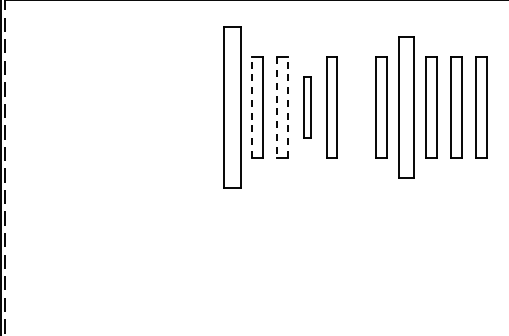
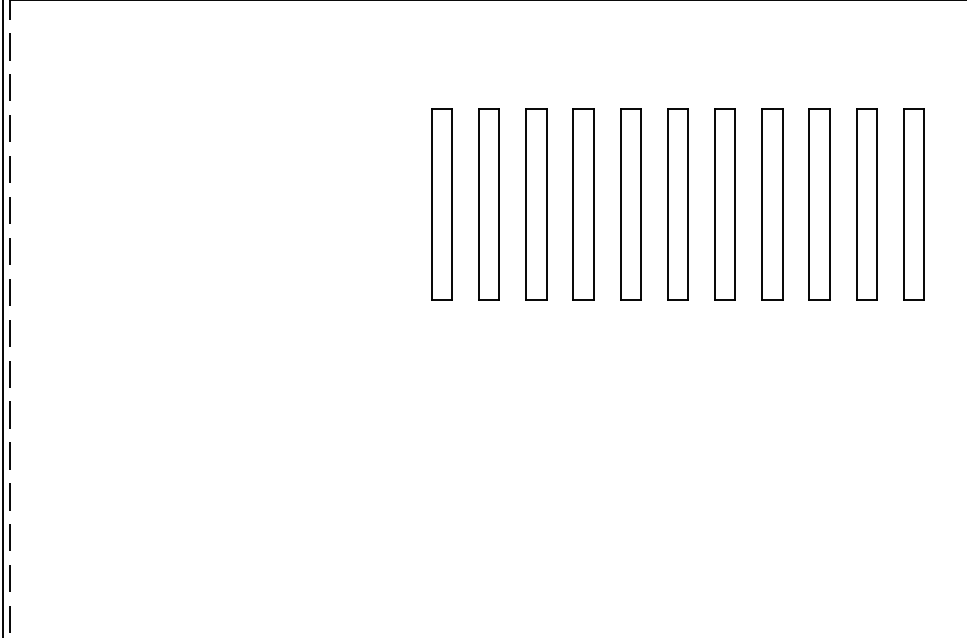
part: (232, 107) -> (441, 204), size x0.62
line: (252, 107) -> (479, 204), dashed -> solid
line: (287, 107) -> (546, 204), dashed -> solid
part: (307, 107) -> (584, 204), size x1.67
part: (356, 107) -> (677, 204), added
part: (406, 107) -> (772, 204), size x0.71
line: (277, 108) -> (527, 206), dashed -> solid

